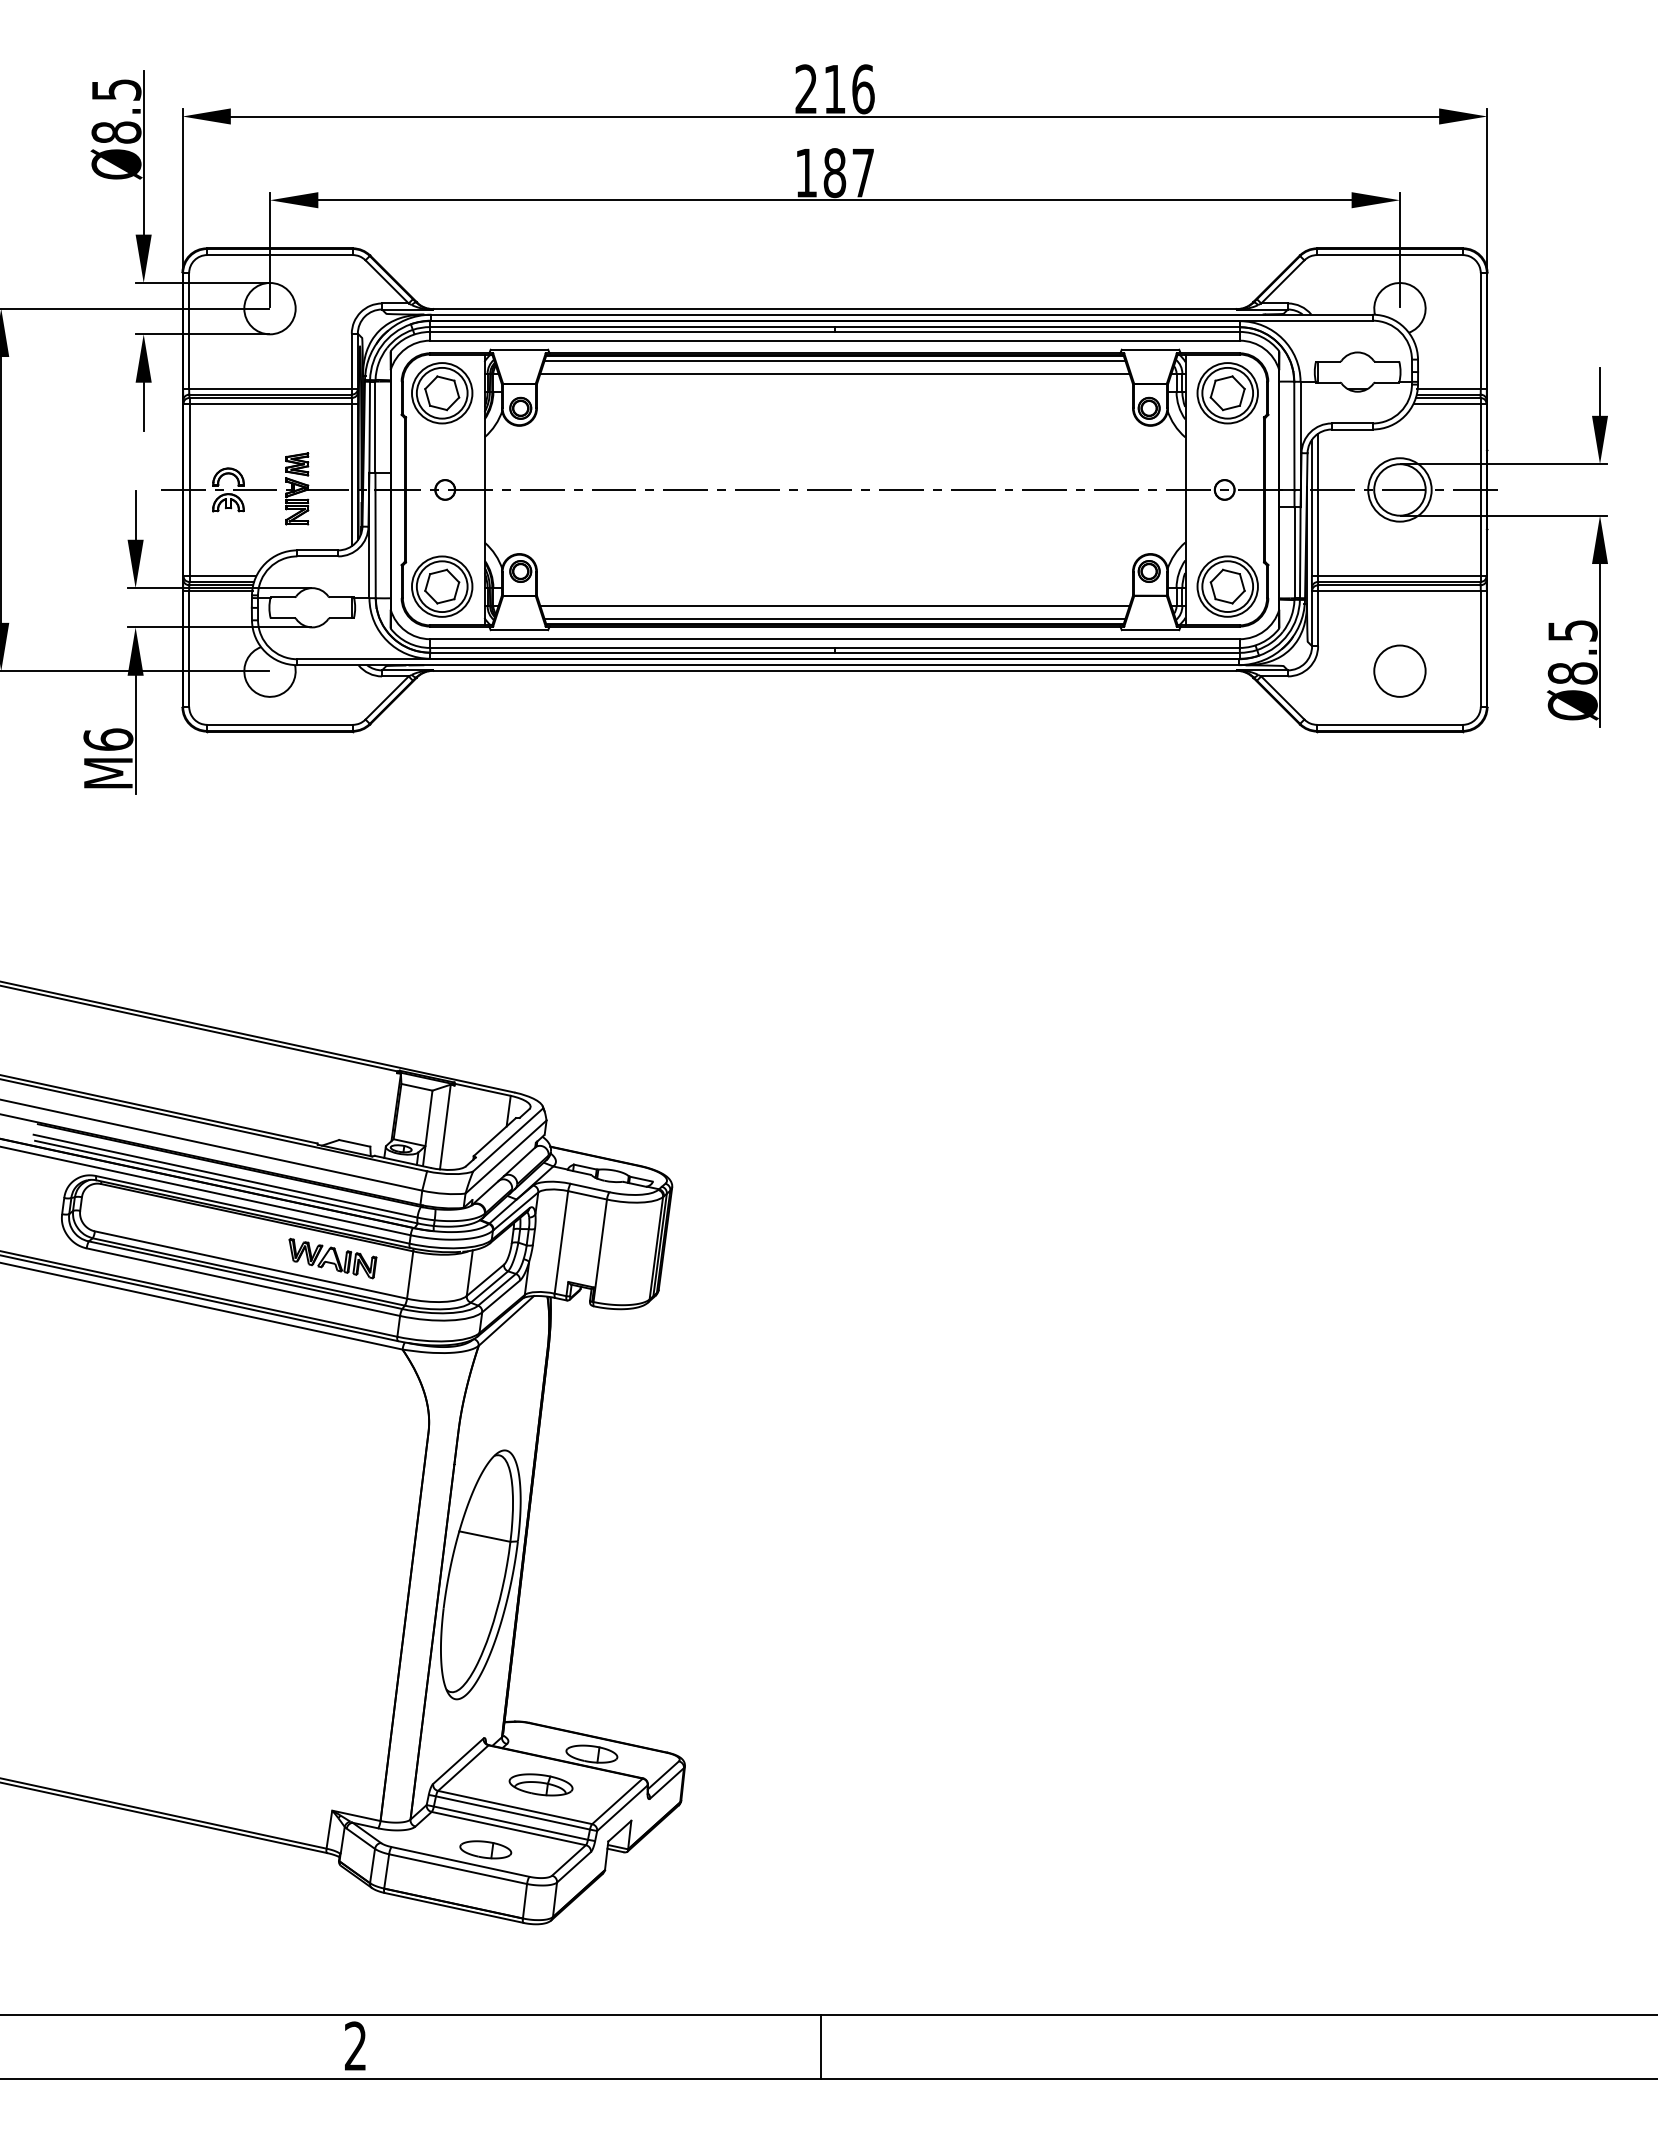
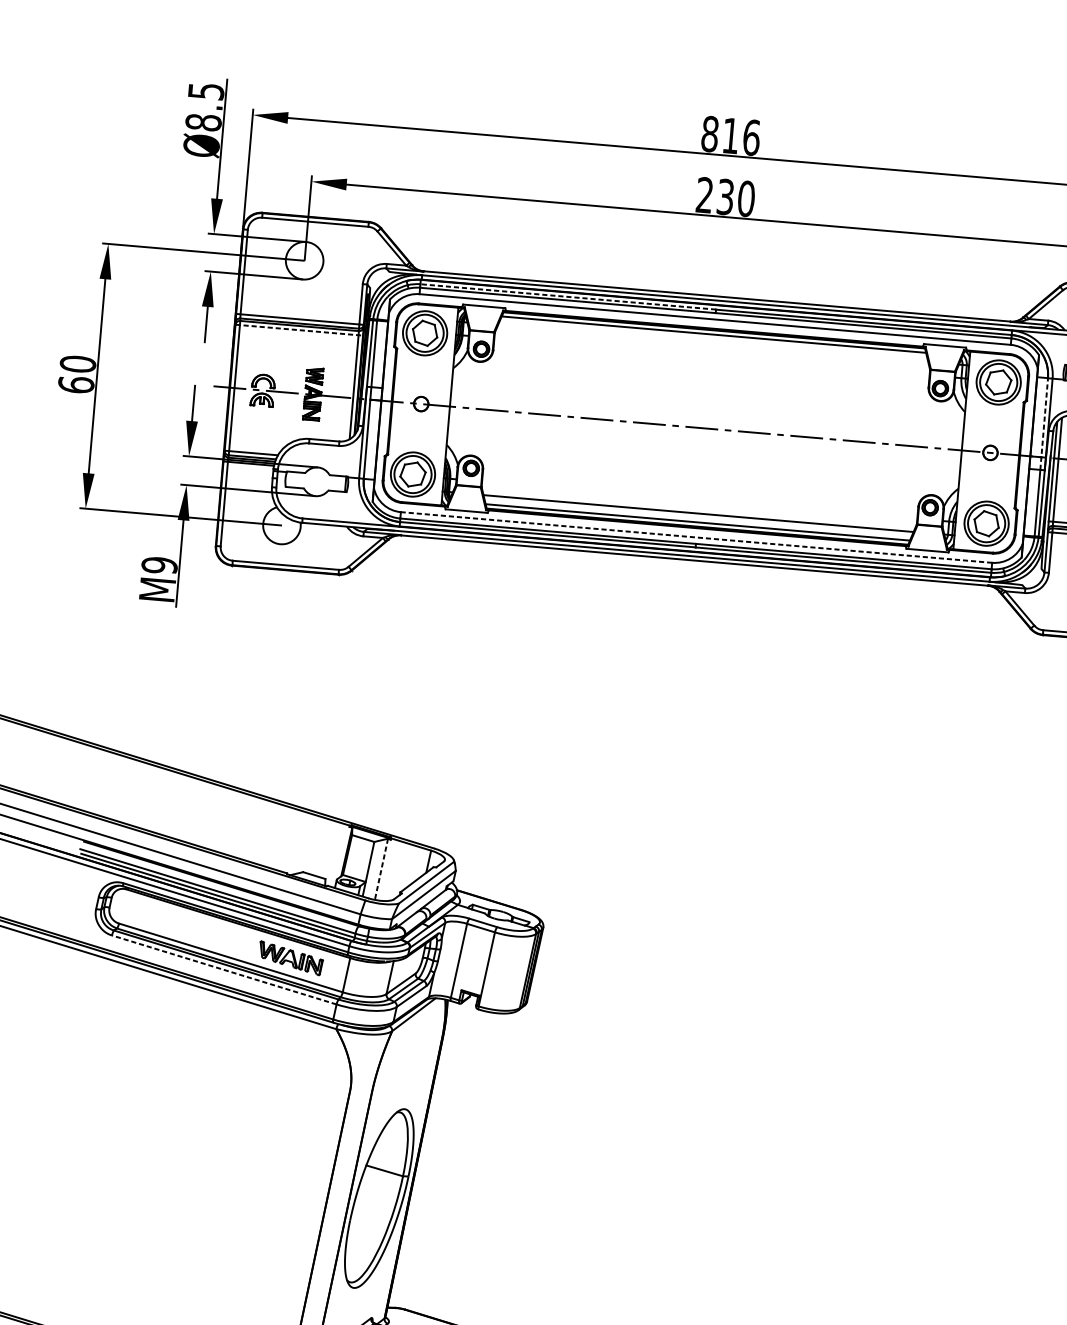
text: (806, 89) -> (710, 134), 216 -> 816
text: (834, 173) -> (725, 197), 187 -> 230
line: (632, 327) -> (568, 297), solid -> dashed
line: (834, 373) -> (712, 343), removed
line: (271, 403) -> (299, 330), solid -> dashed
line: (1294, 444) -> (1044, 424), solid -> dashed
line: (834, 639) -> (696, 537), solid -> dashed
text: (108, 739) -> (159, 565), M6 -> M9
line: (445, 1127) -> (381, 869), solid -> dashed
line: (242, 1282) -> (223, 970), solid -> dashed

